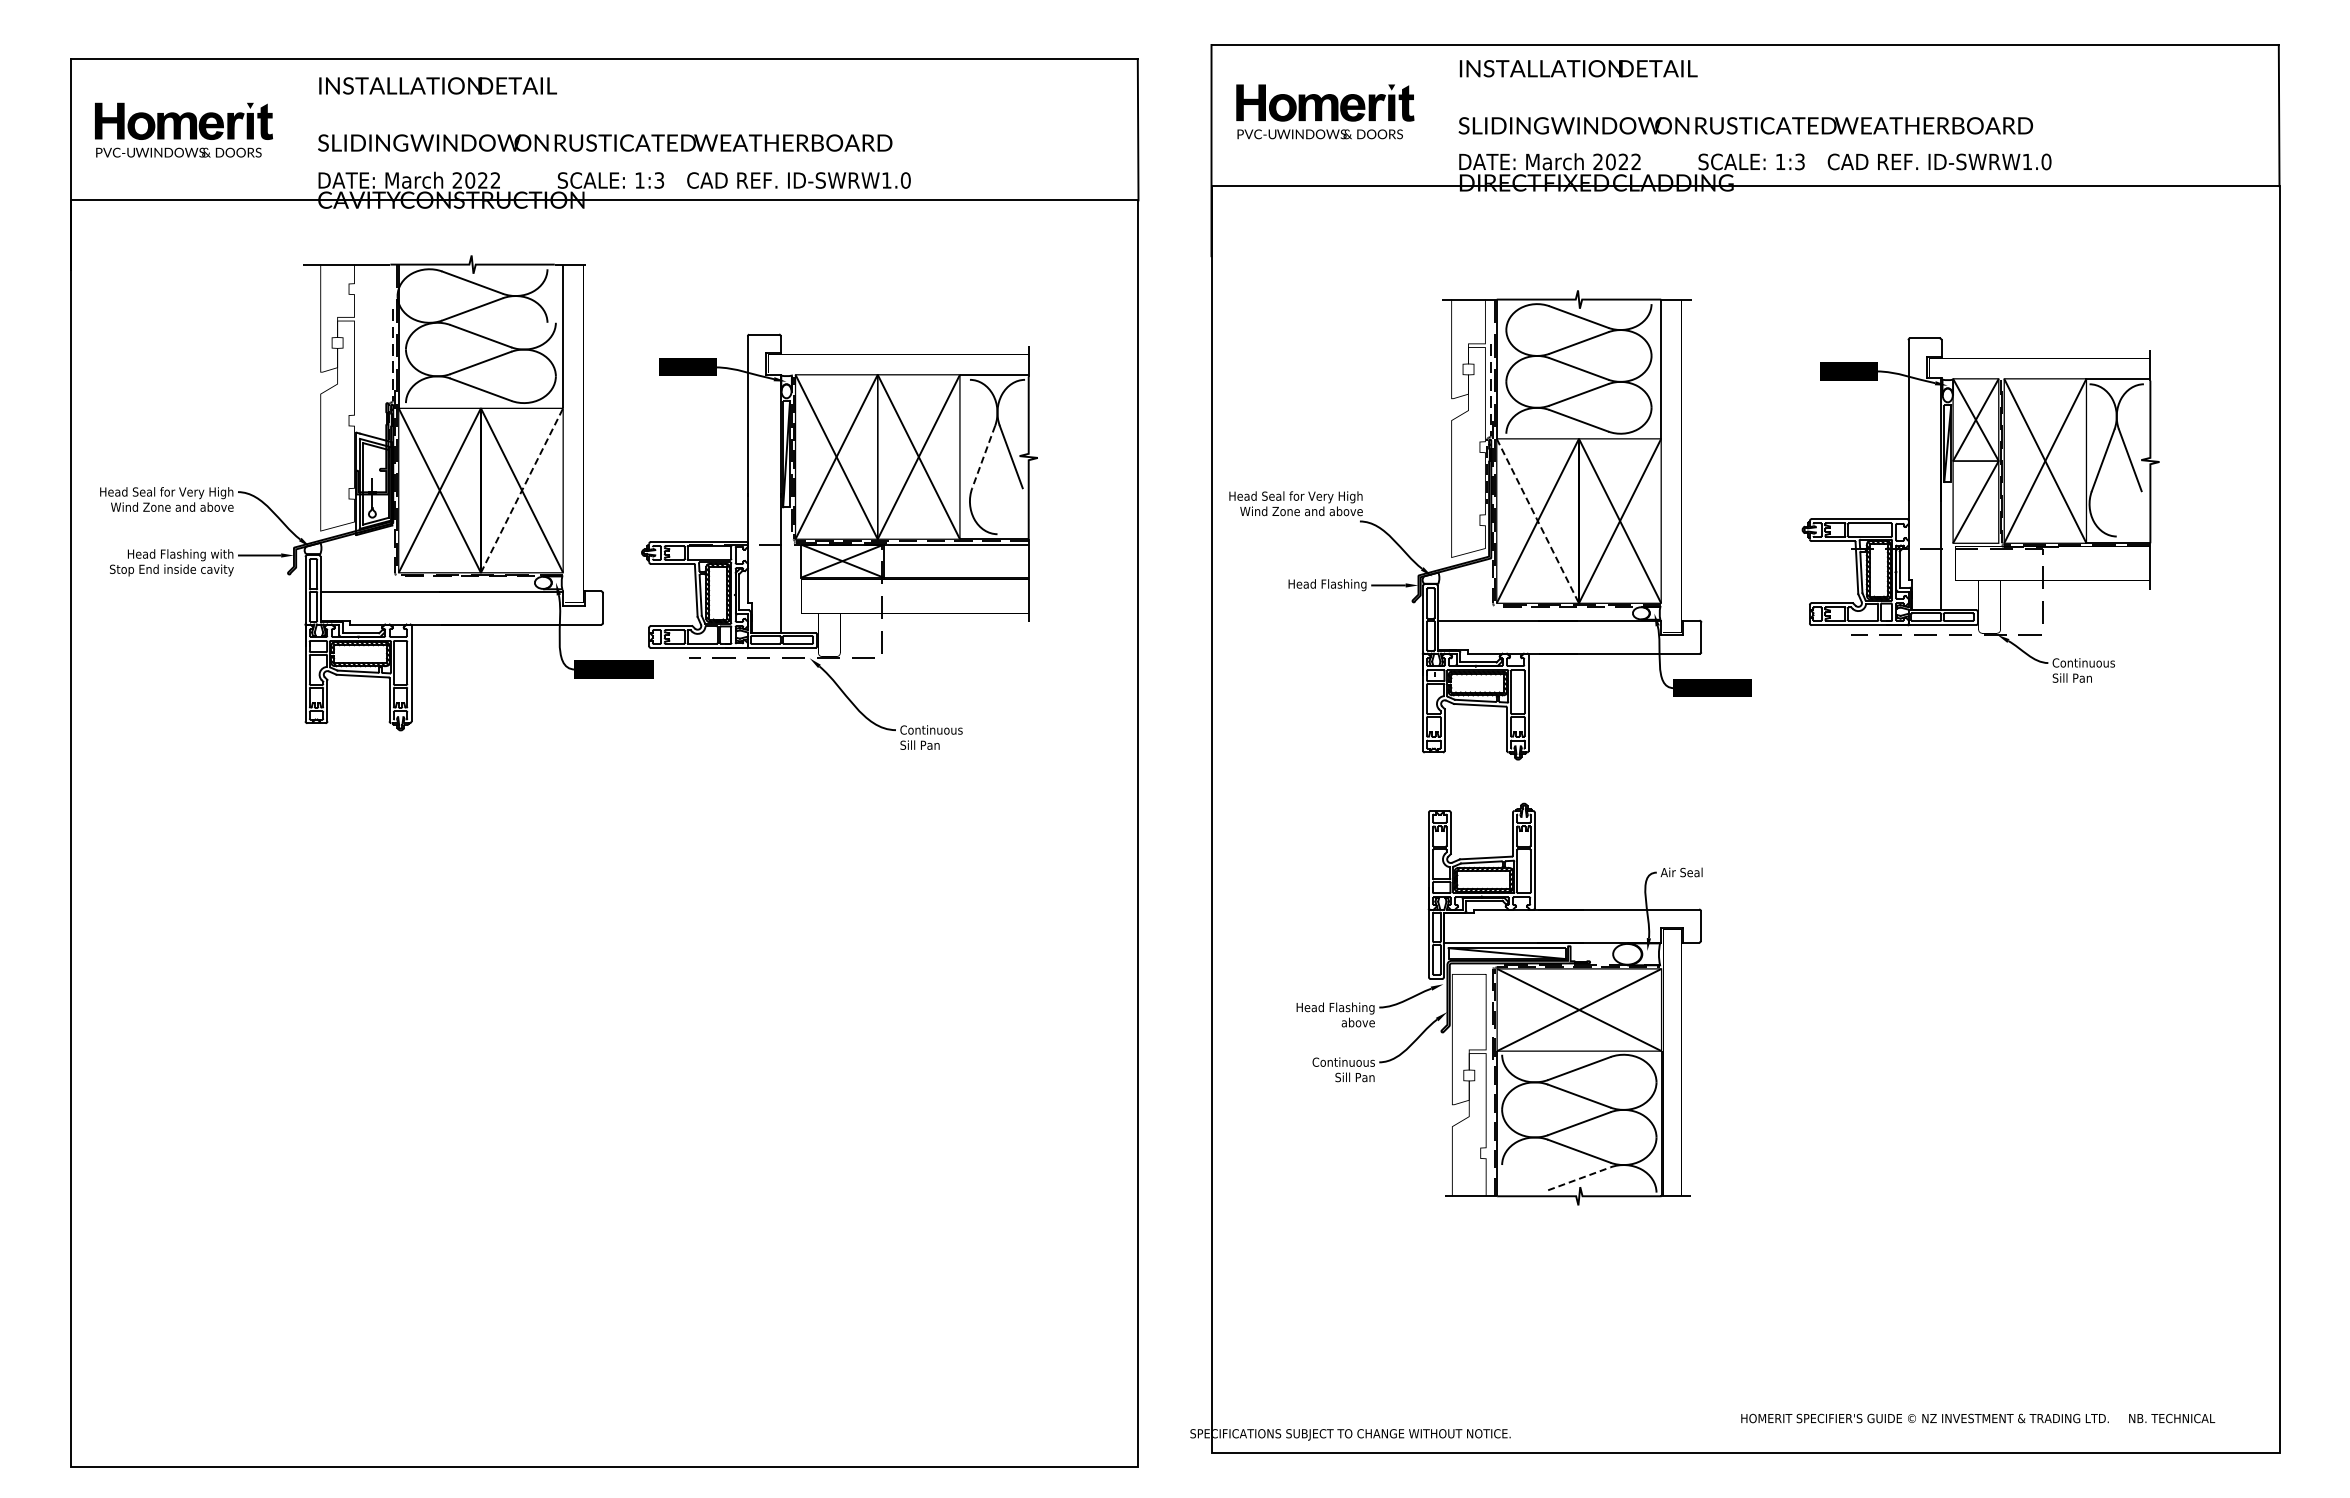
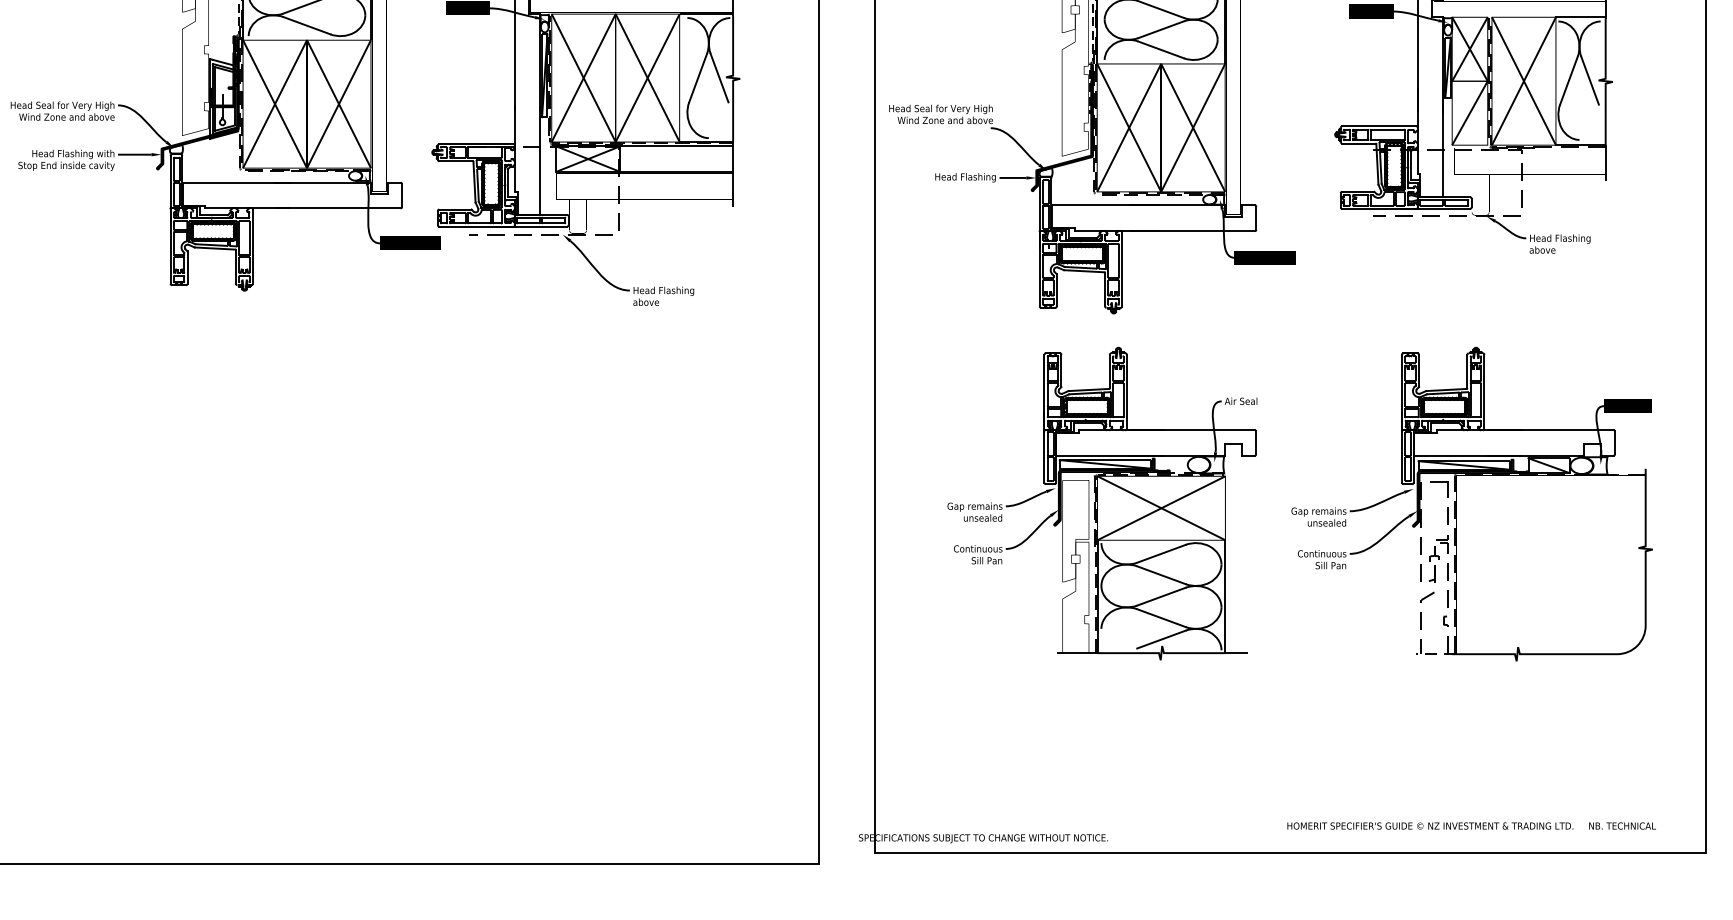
line: (983, 457) -> (697, 78), dashed -> solid
line: (522, 490) -> (339, 104), dashed -> solid
line: (1537, 521) -> (1128, 128), dashed -> solid
text: (2091, 670) -> (1559, 244), Continuous Sill Pan -> Head Flashing above
text: (939, 737) -> (663, 296), Continuous Sill Pan -> Head Flashing above
part: (1978, 1004) -> (1471, 503), added
text: (1335, 1014) -> (971, 511), Head Flashing above -> Gap remains unsealed
line: (1579, 1178) -> (1161, 639), dashed -> solid

